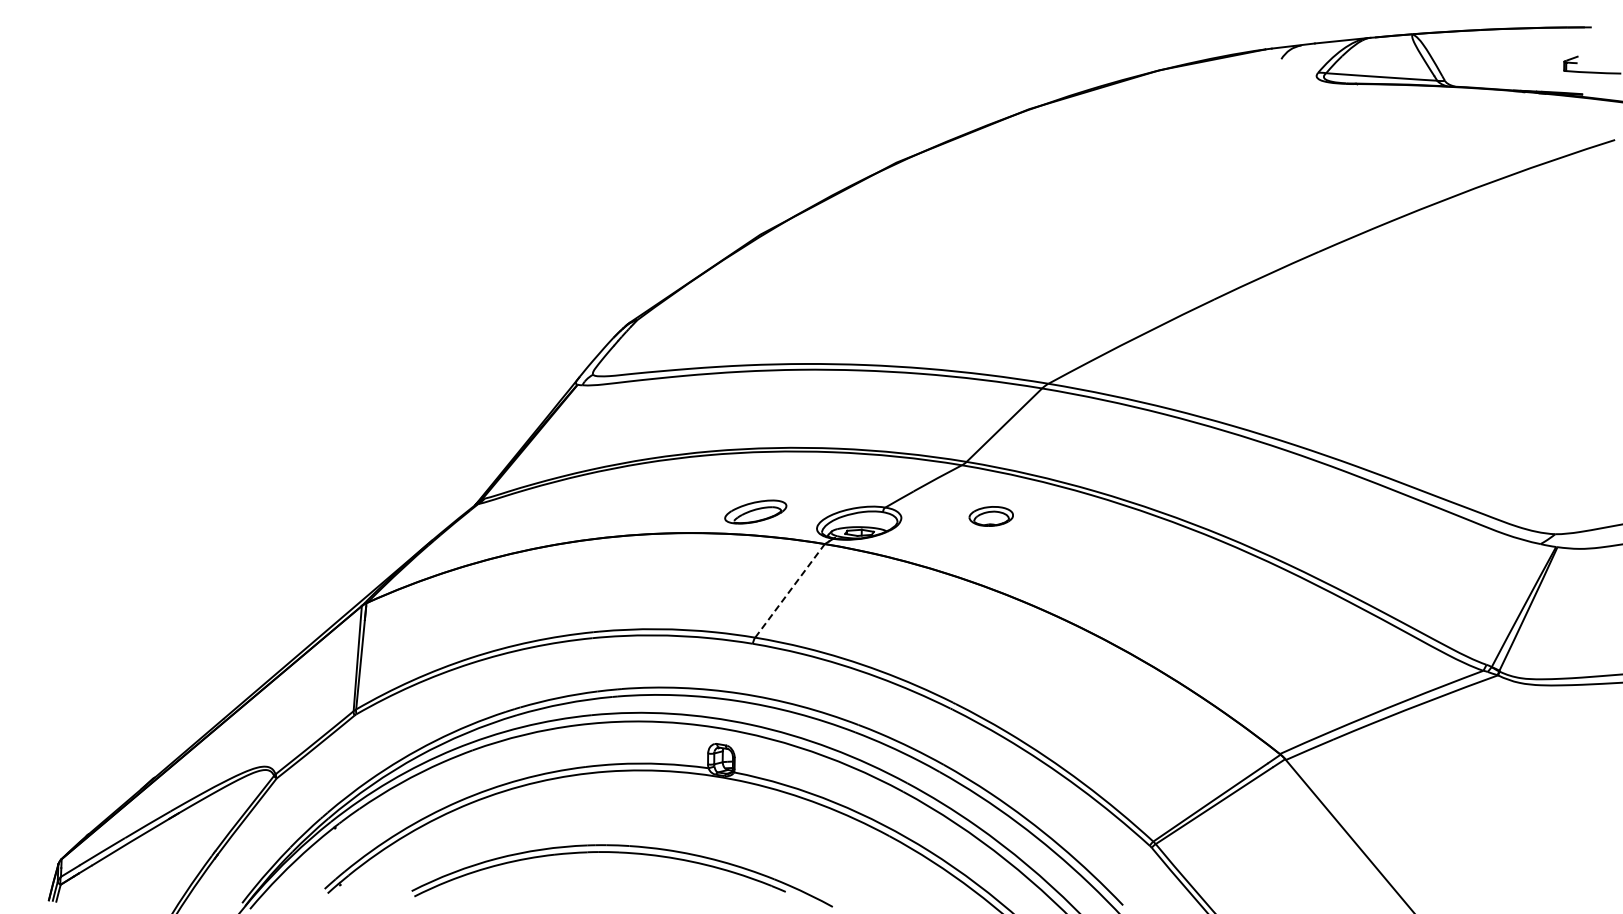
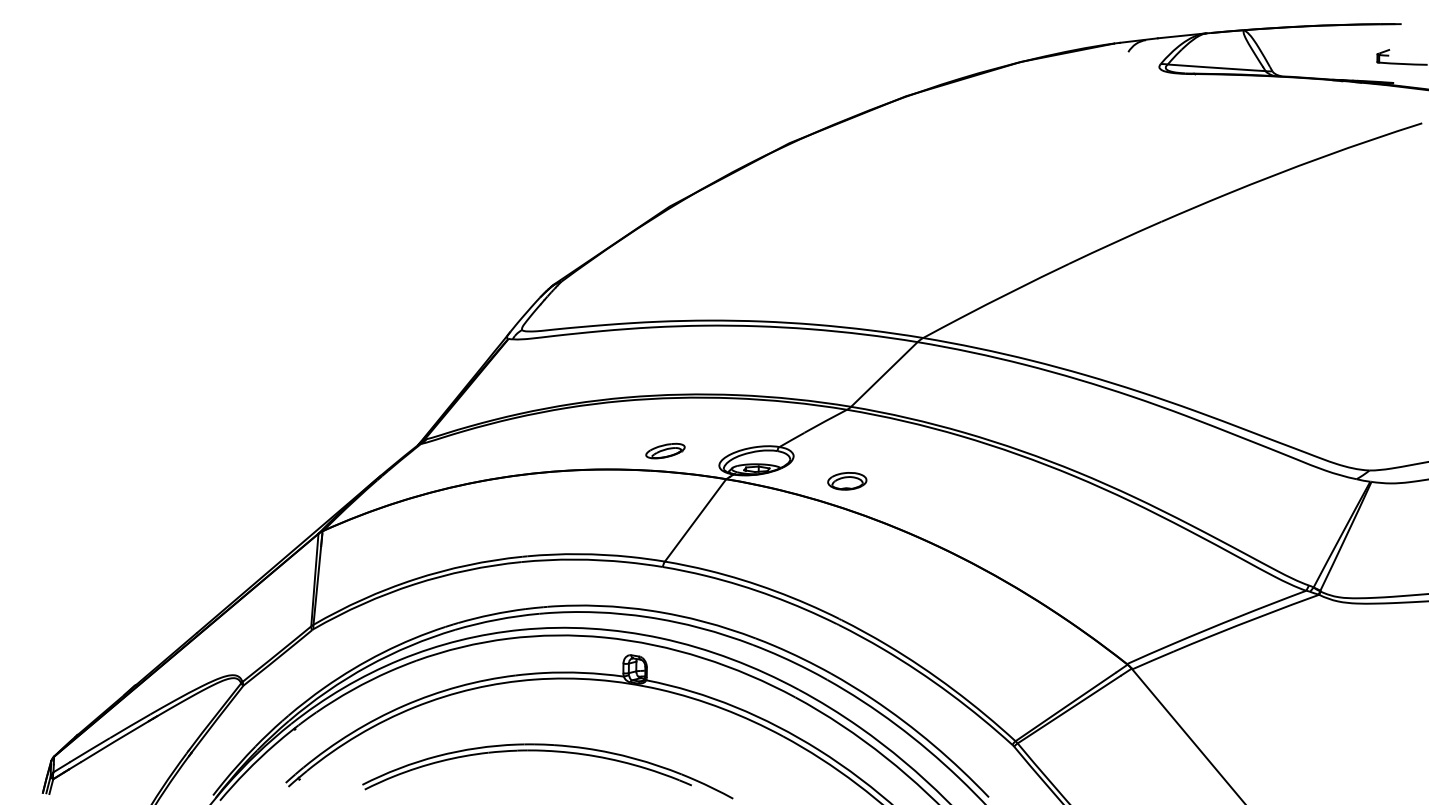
part: (755, 512) -> (665, 451), size x0.71
part: (990, 516) -> (846, 481), moved
line: (790, 590) -> (696, 520), dashed -> solid

